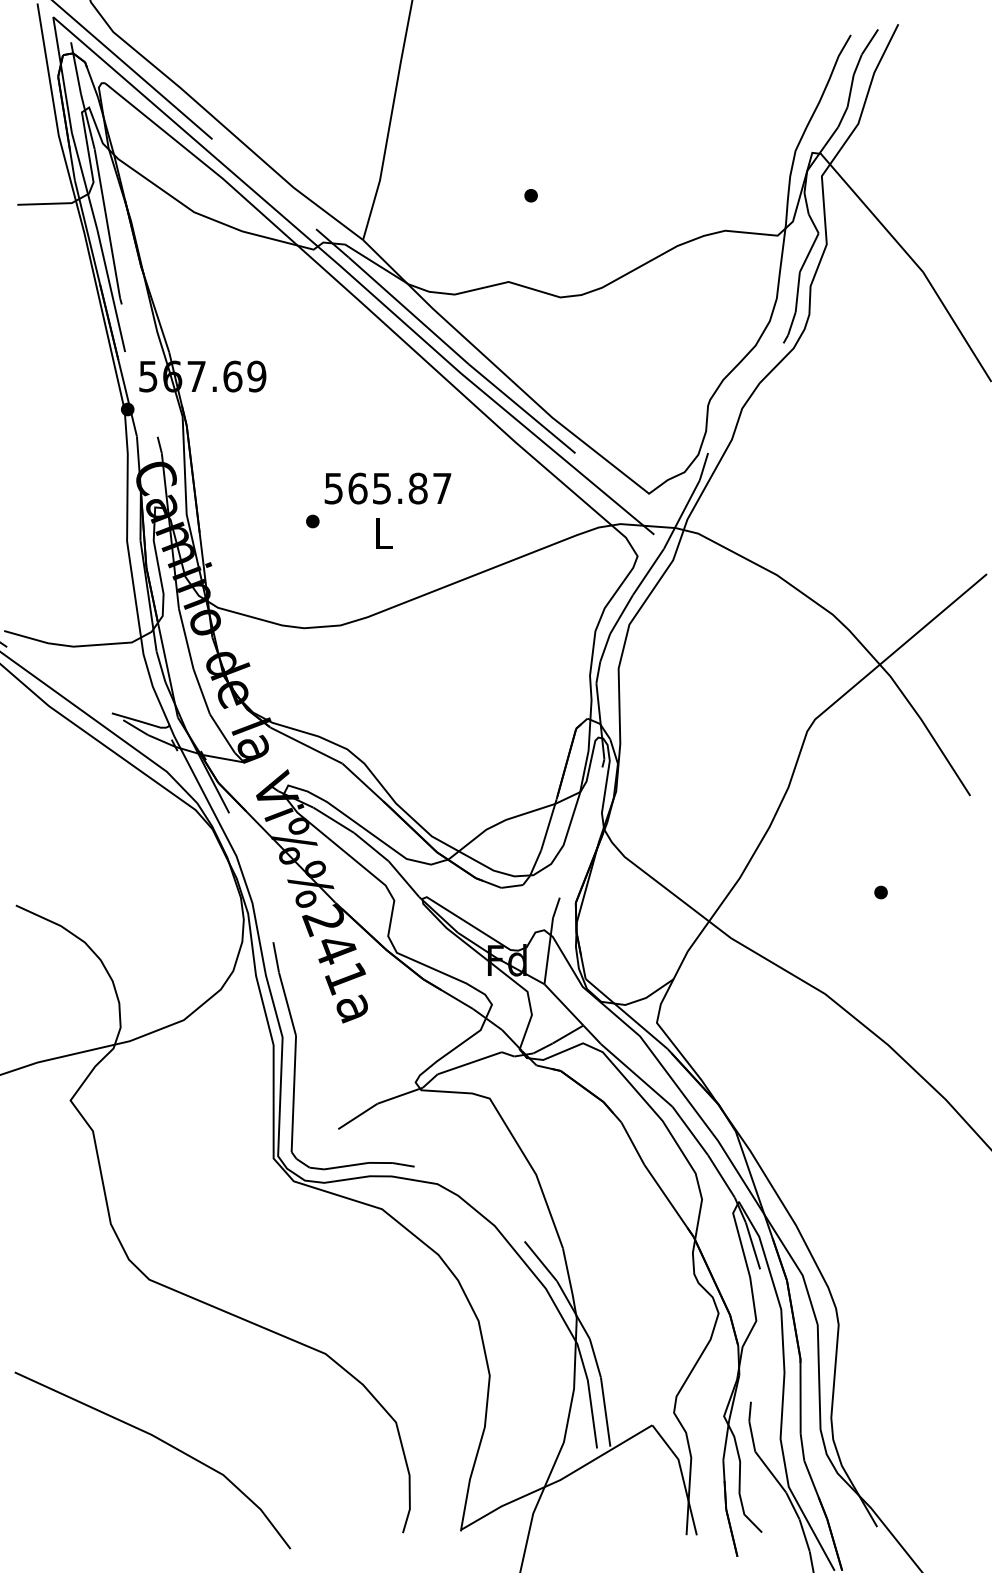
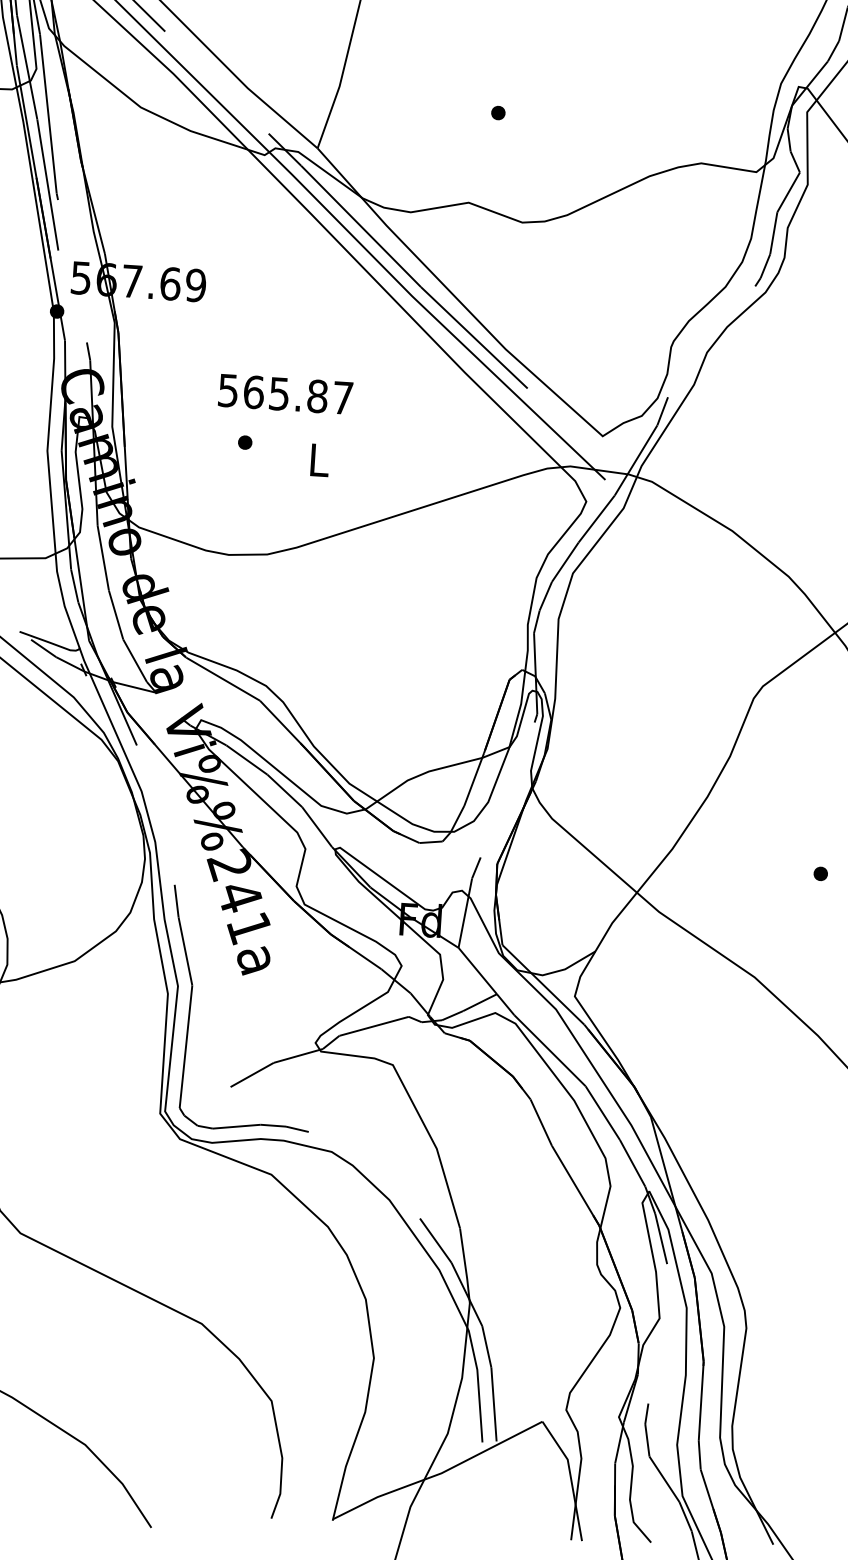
text: (387, 488) -> (285, 394), moved

